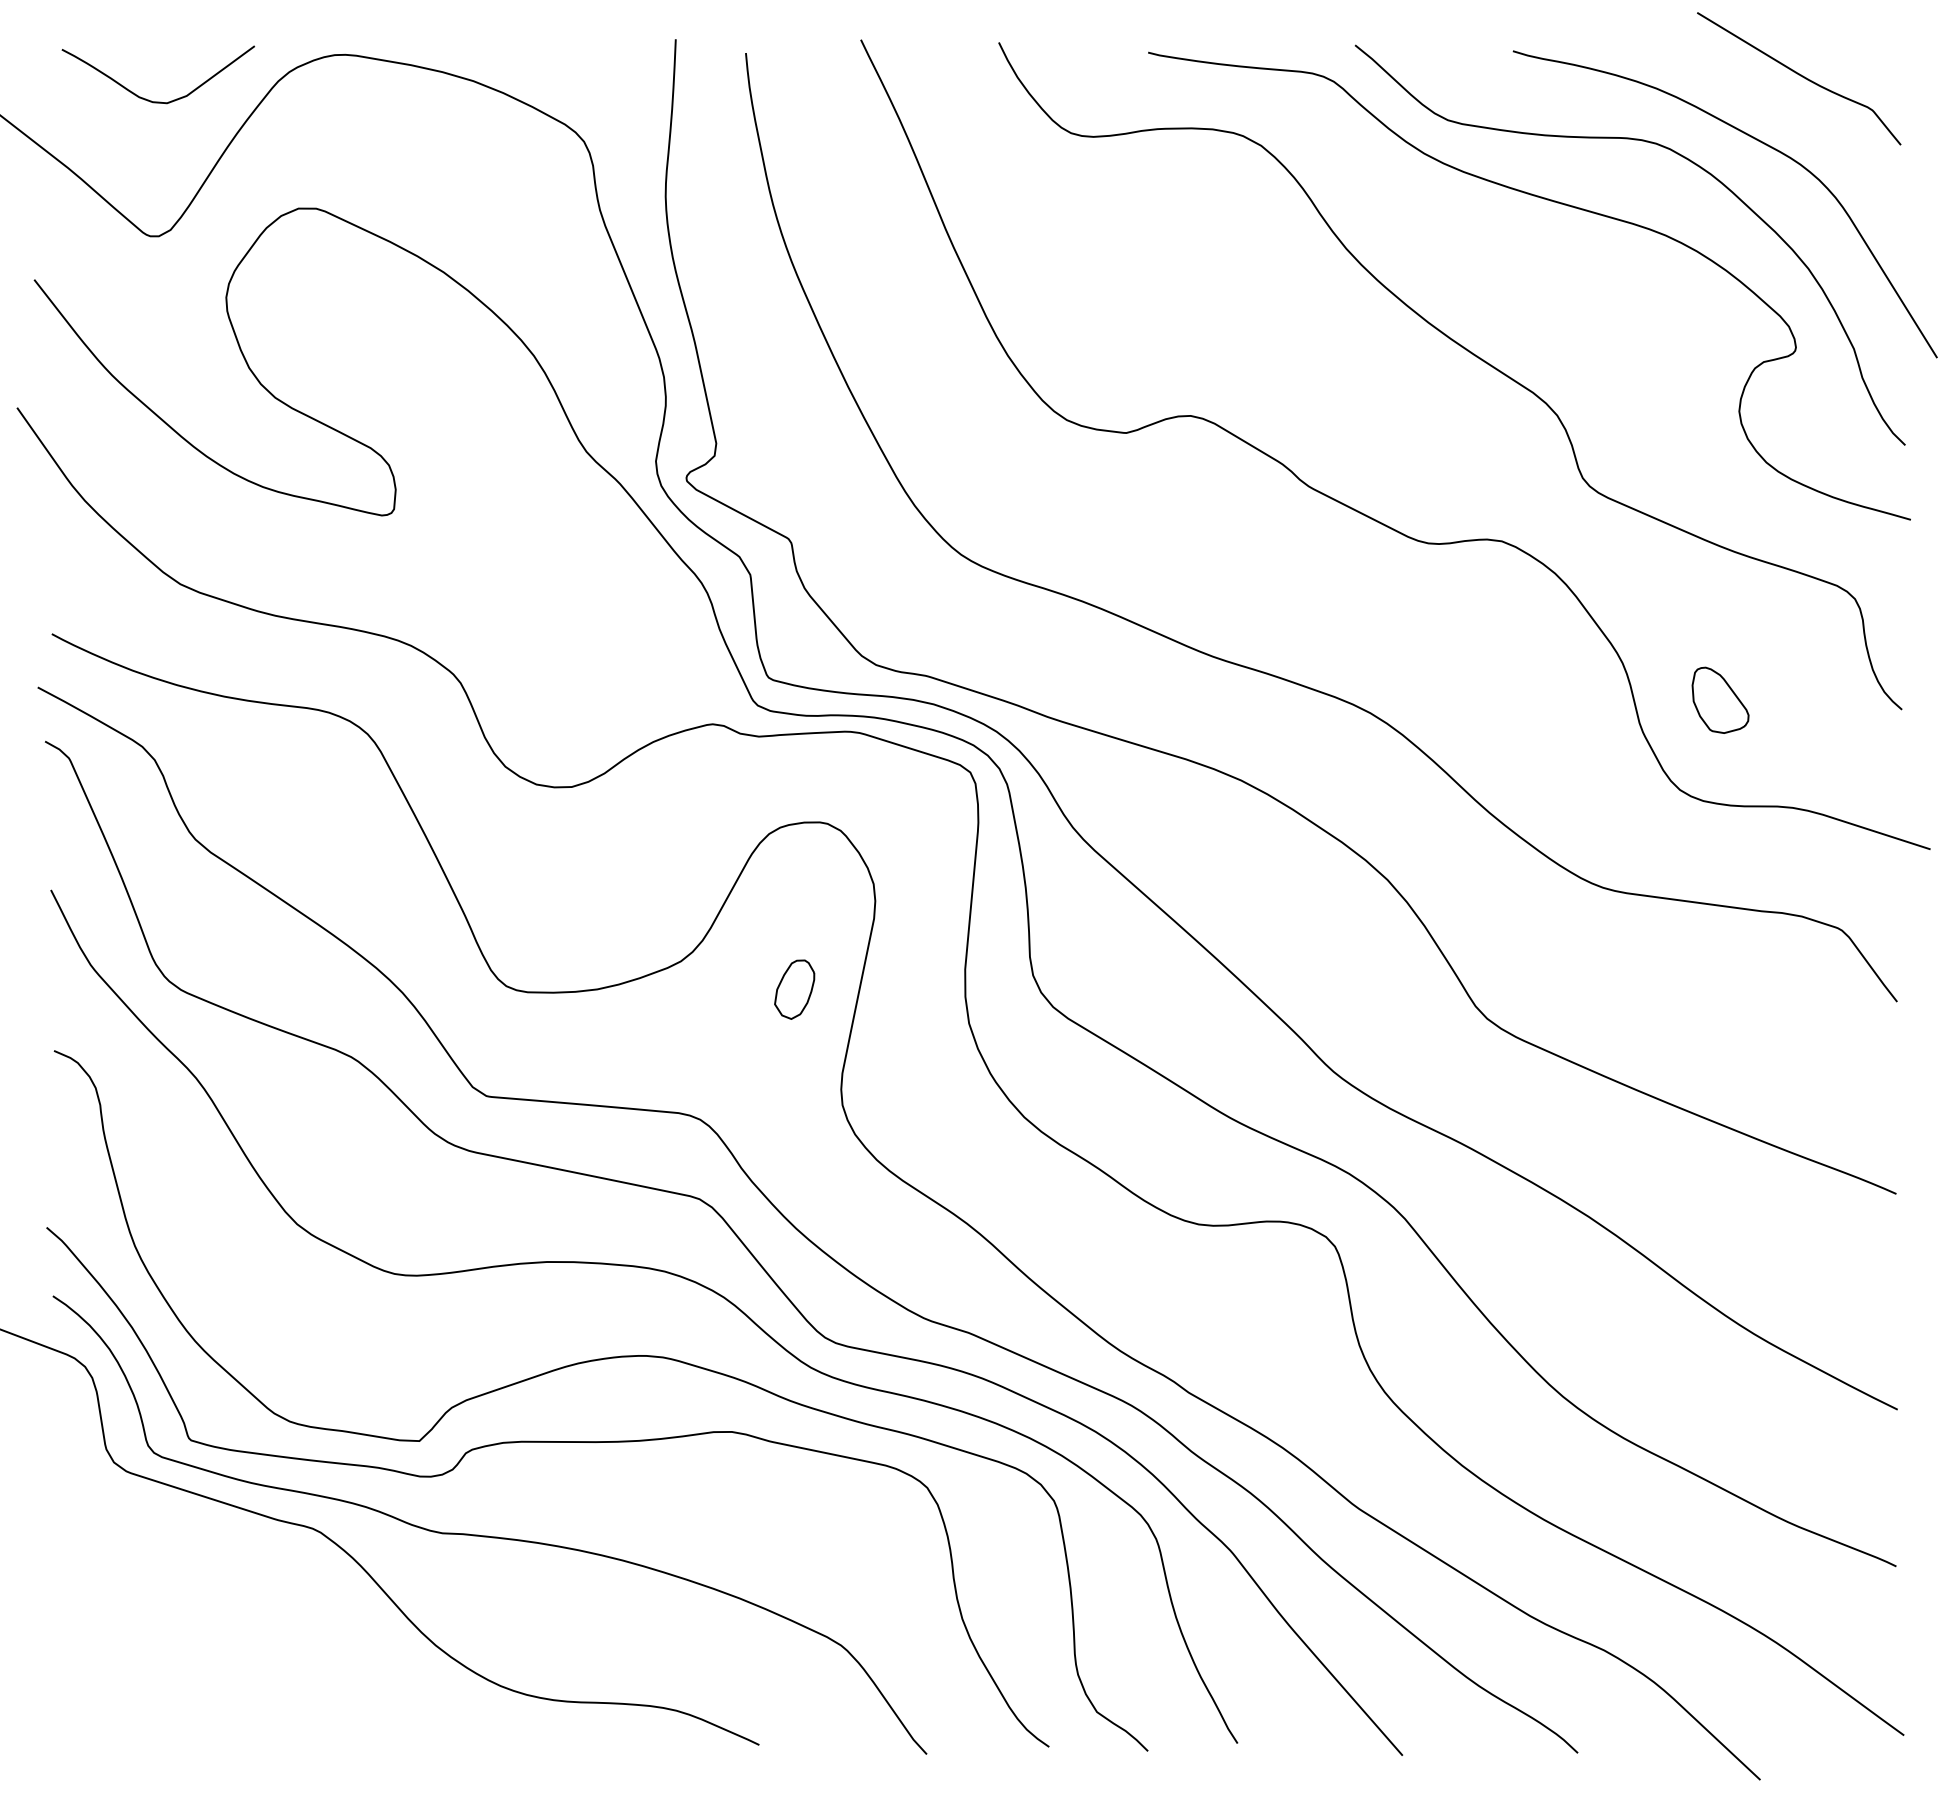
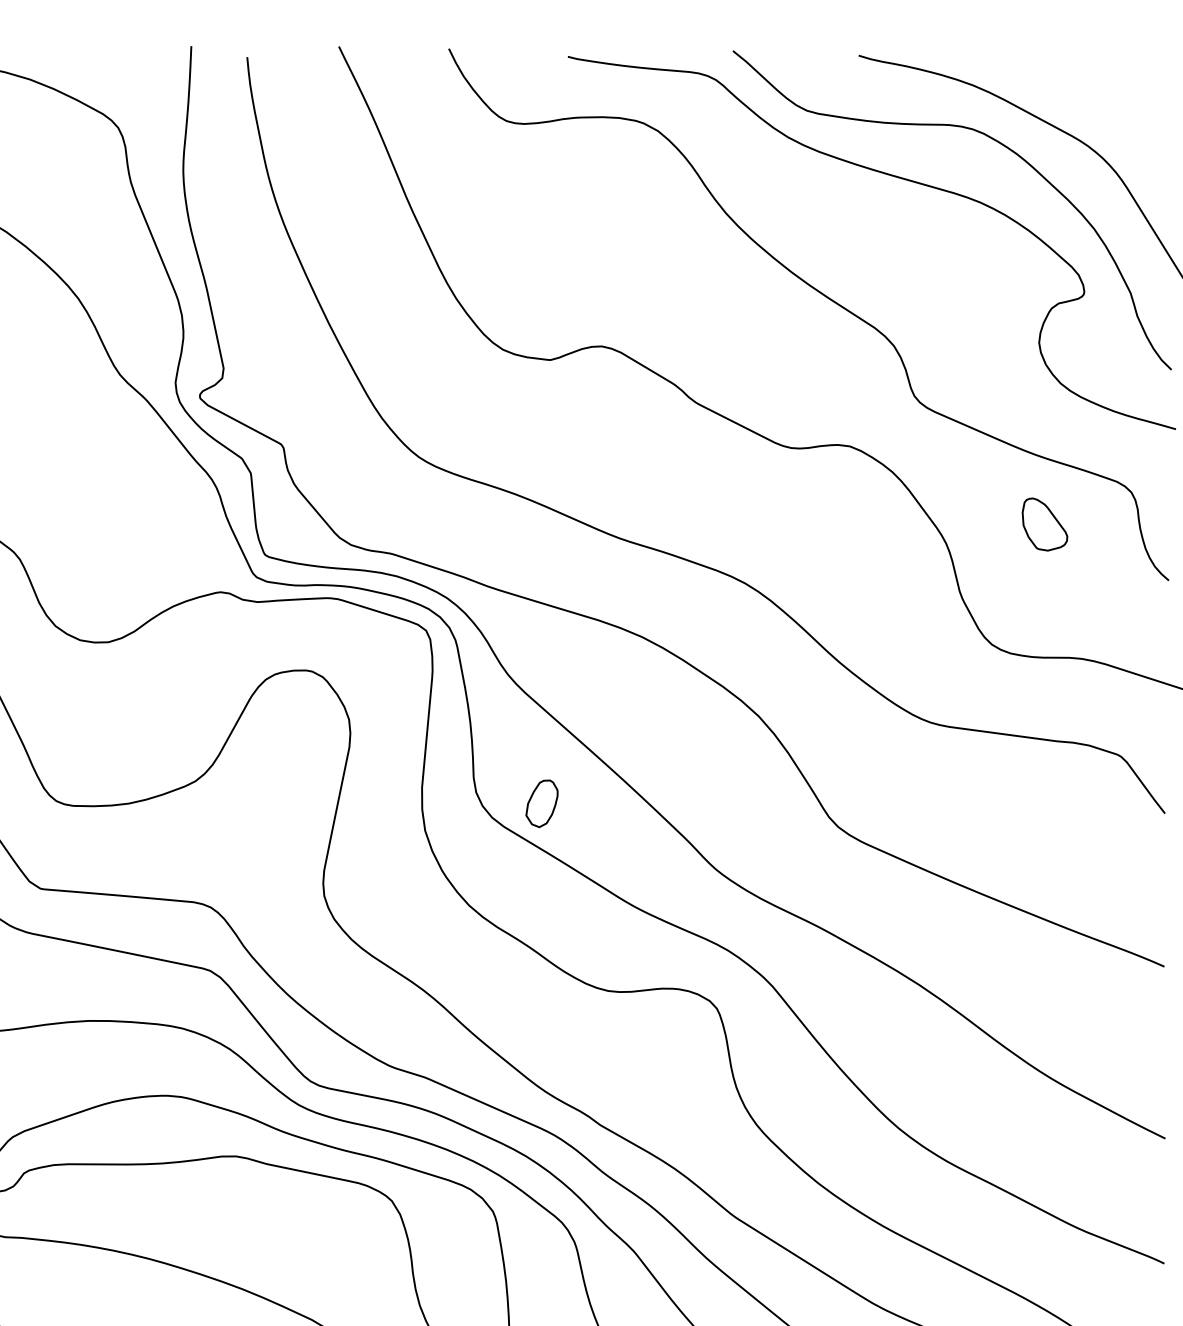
curve: (1800, 76) -> (1087, 75), removed
part: (1720, 699) -> (1044, 523), moved
part: (794, 989) -> (541, 803), moved

